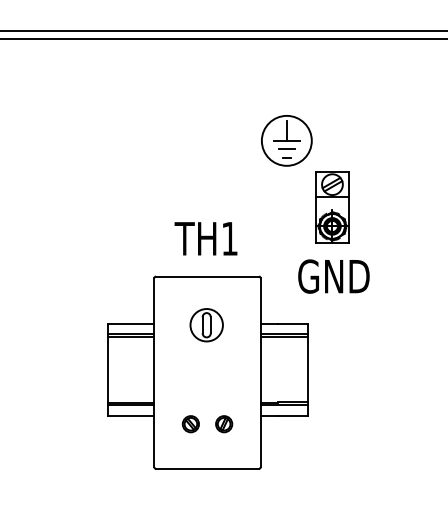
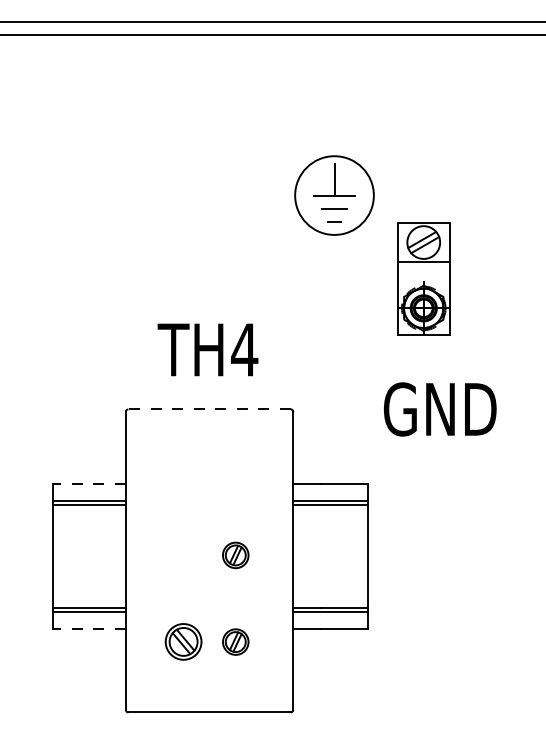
part: (332, 207) -> (423, 278), moved
text: (229, 238) -> (244, 349), TH1 -> TH4
line: (207, 276) -> (209, 409), solid -> dashed
text: (333, 276) -> (439, 409), moved
line: (131, 324) -> (89, 484), solid -> dashed
part: (206, 325) -> (207, 486), removed
part: (224, 369) -> (236, 555), added
line: (131, 415) -> (89, 628), solid -> dashed
part: (190, 424) -> (182, 642), size x1.4

